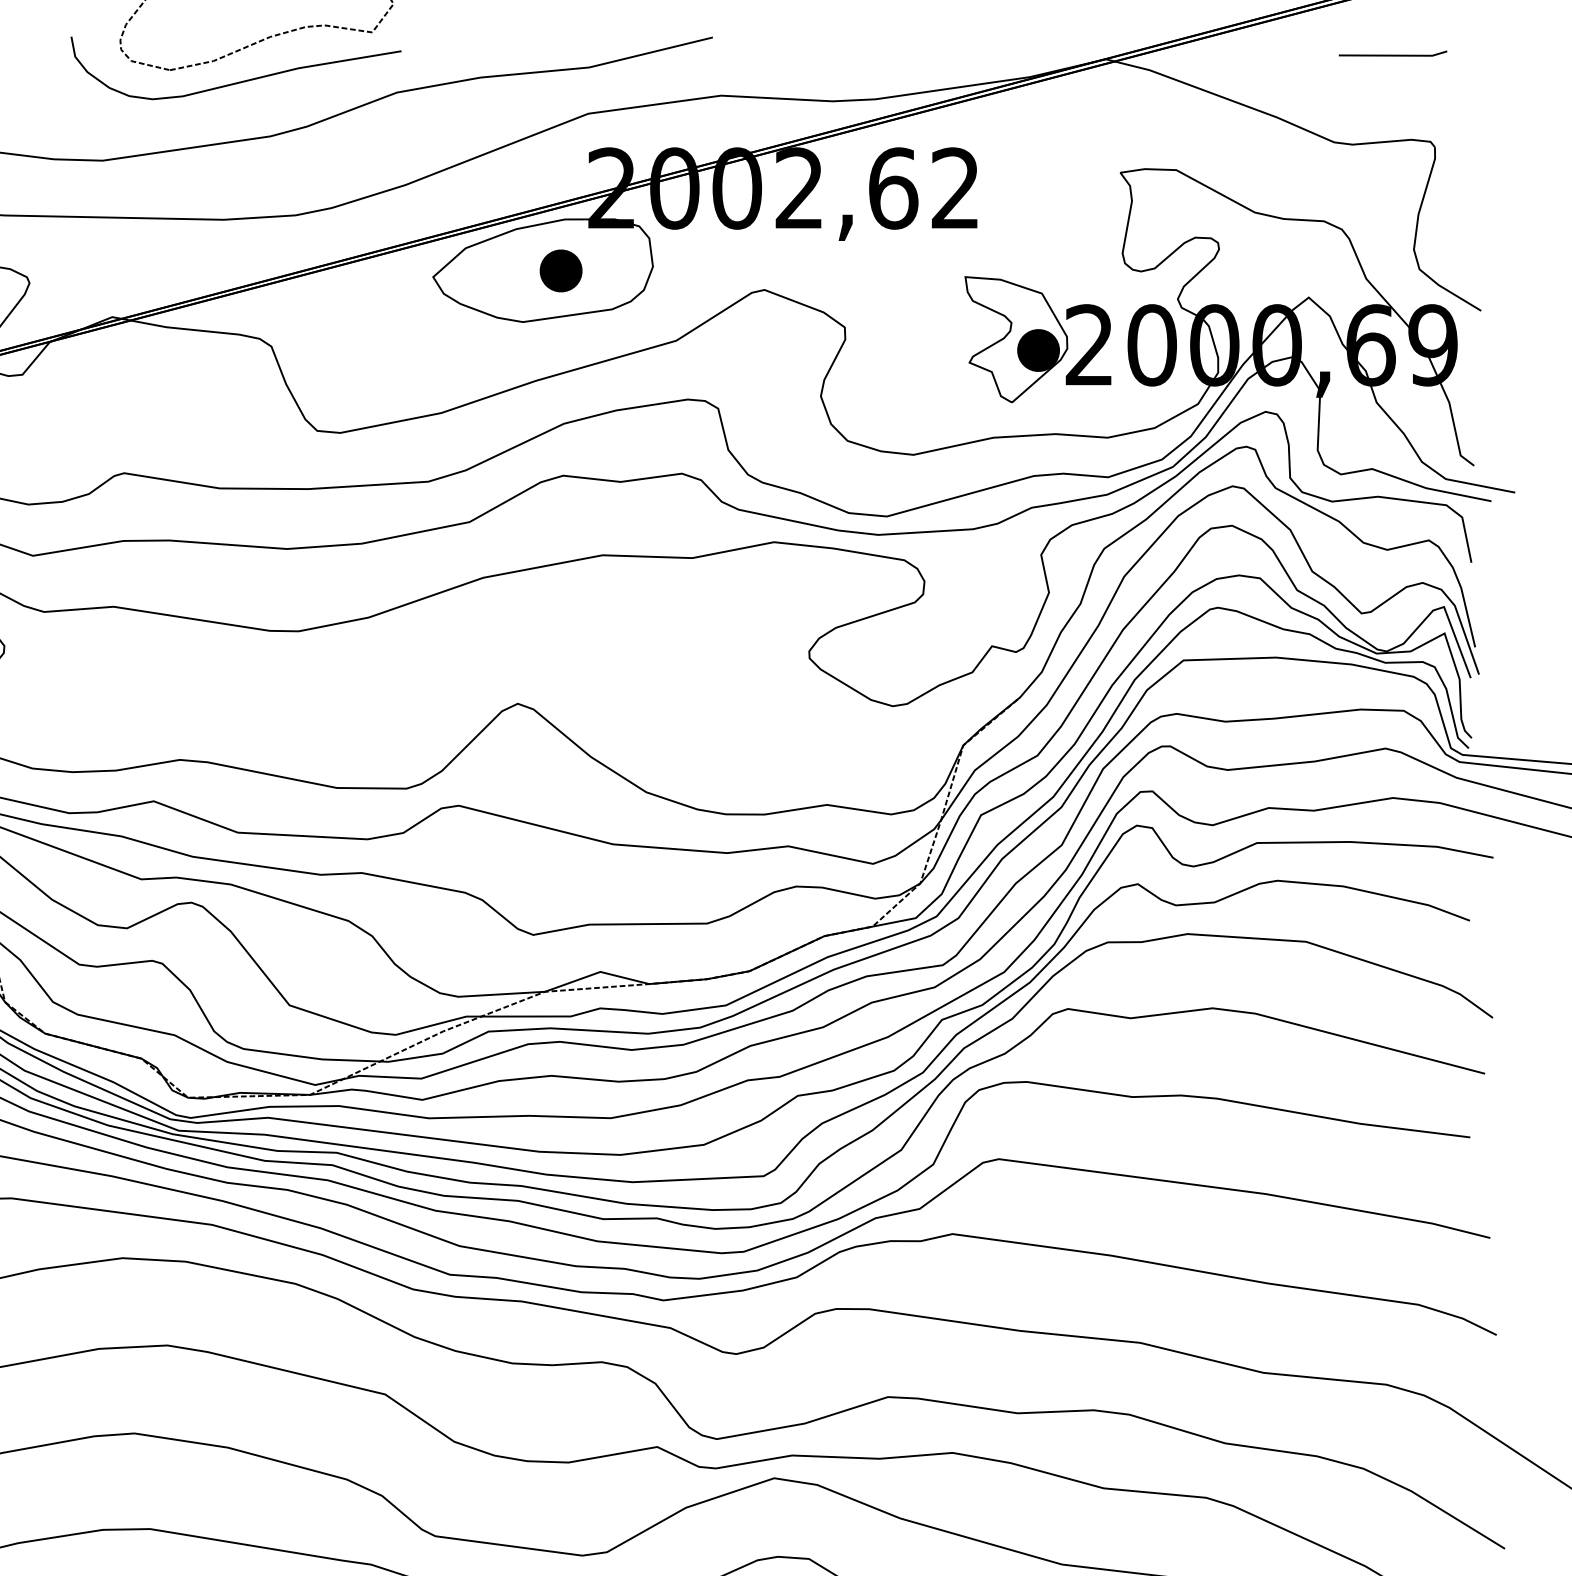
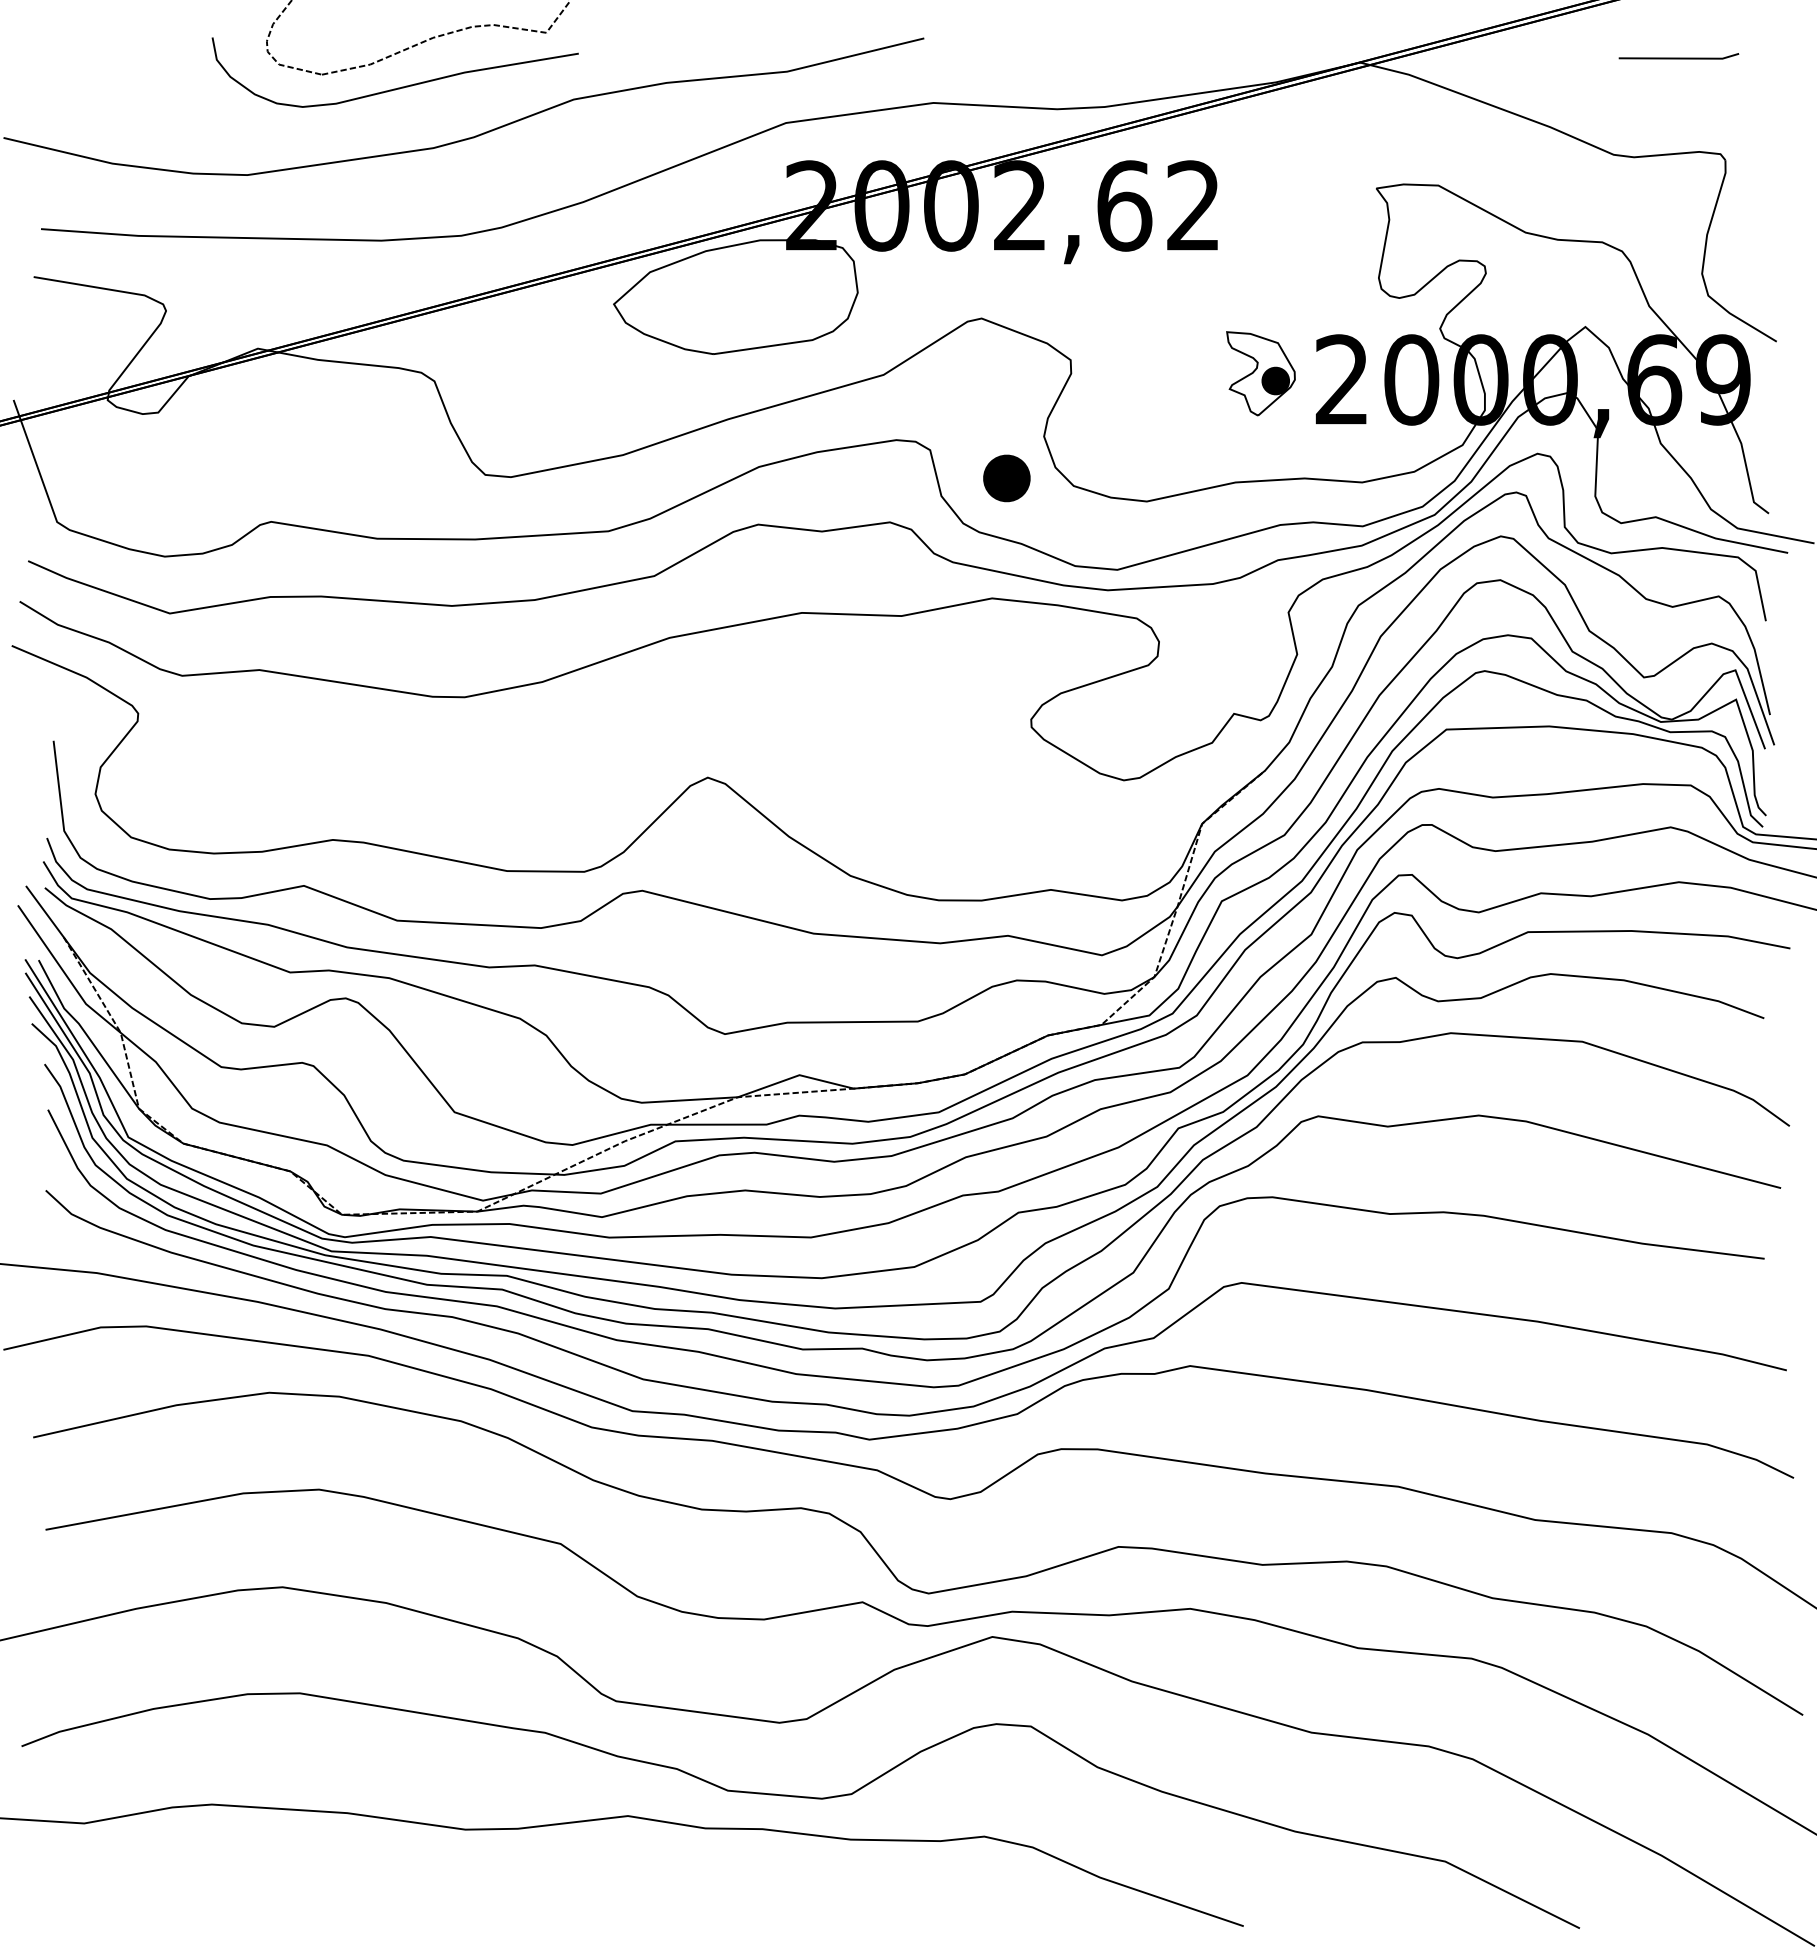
part: (560, 271) -> (1006, 478), moved
part: (1015, 339) -> (1260, 373), size x0.6

